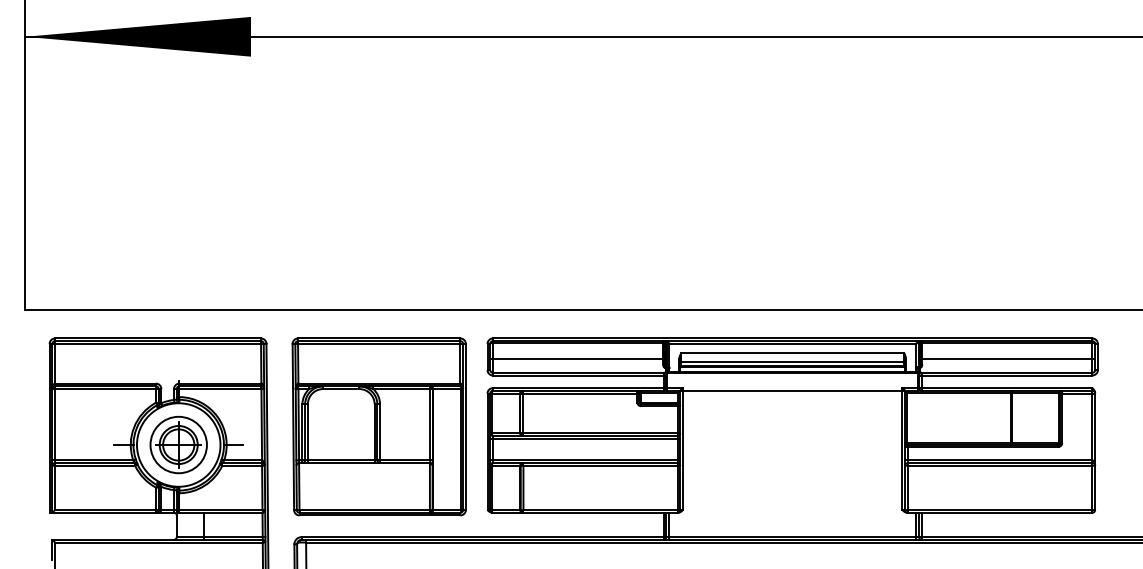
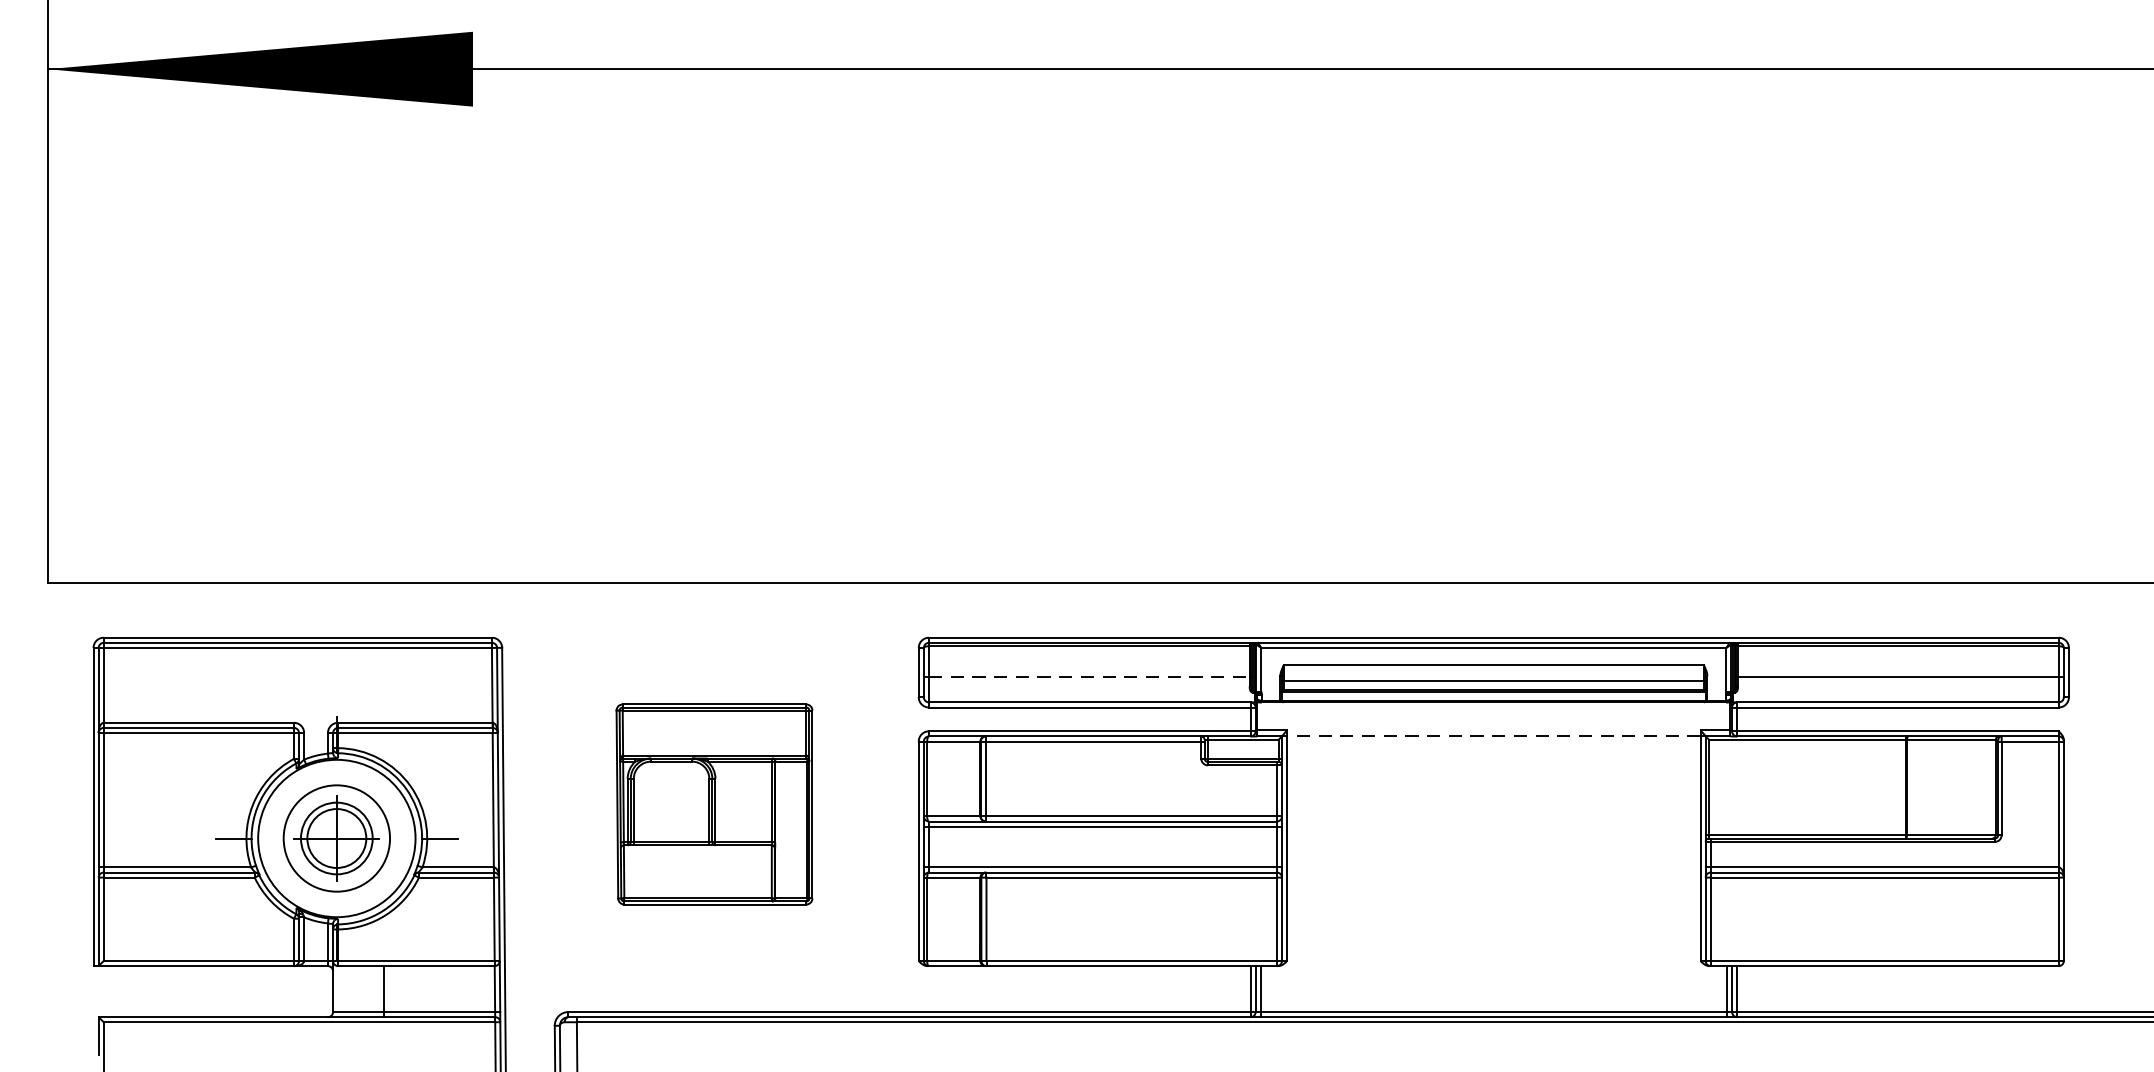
line: (578, 359) -> (1090, 677), solid -> dashed
line: (792, 390) -> (1493, 735), solid -> dashed
part: (378, 426) -> (713, 803), size x0.6

